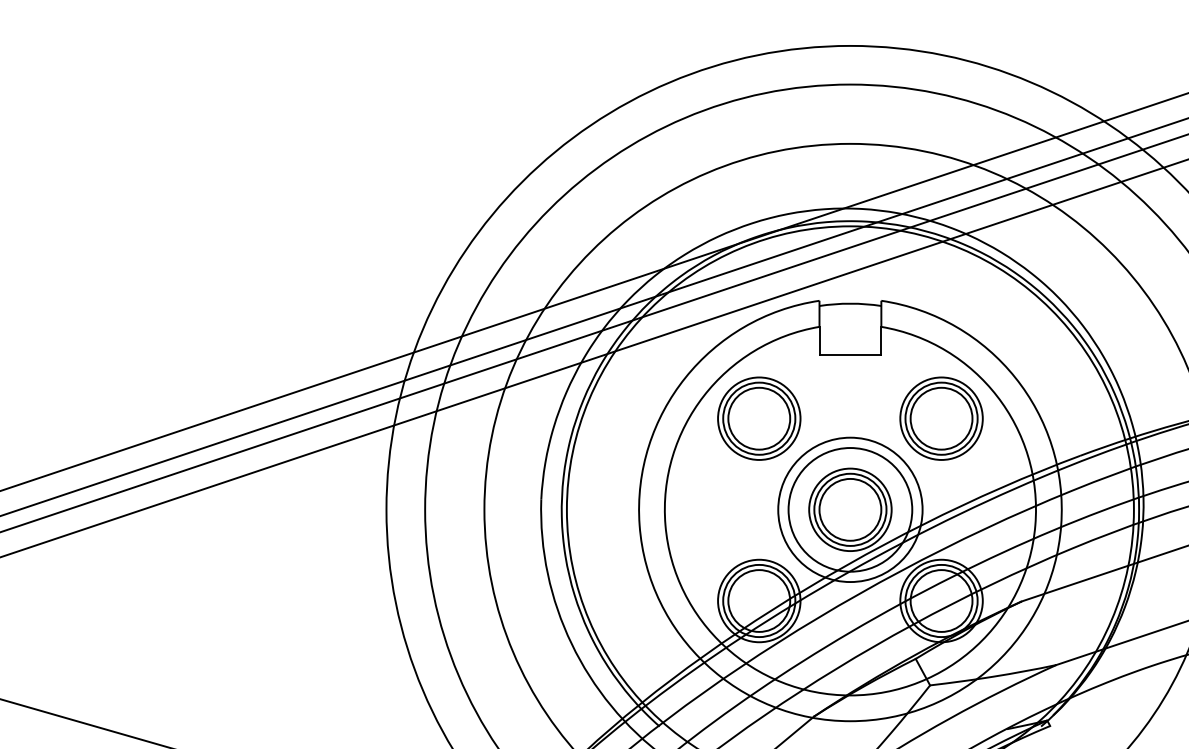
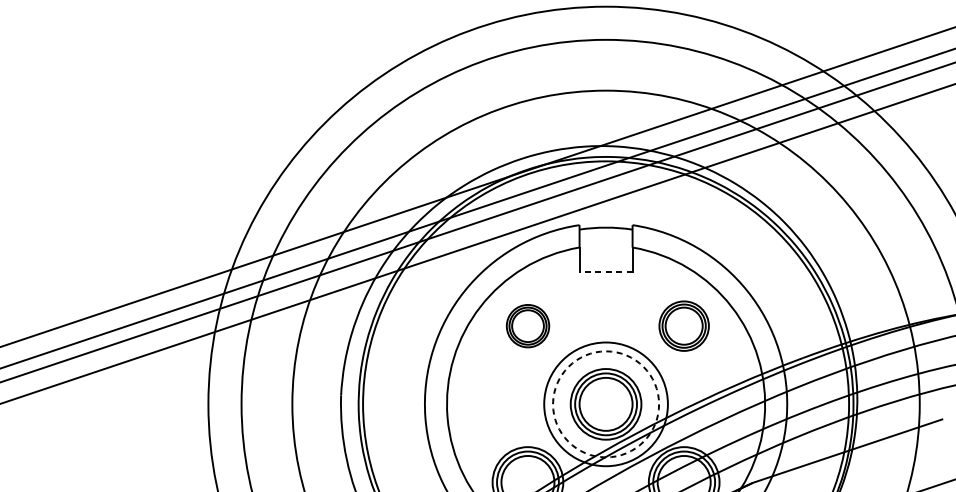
line: (850, 355) -> (606, 272), solid -> dashed
part: (759, 418) -> (528, 326), size x0.6
part: (941, 418) -> (684, 326), size x0.7
circle: (850, 509) -> (606, 404), solid -> dashed

